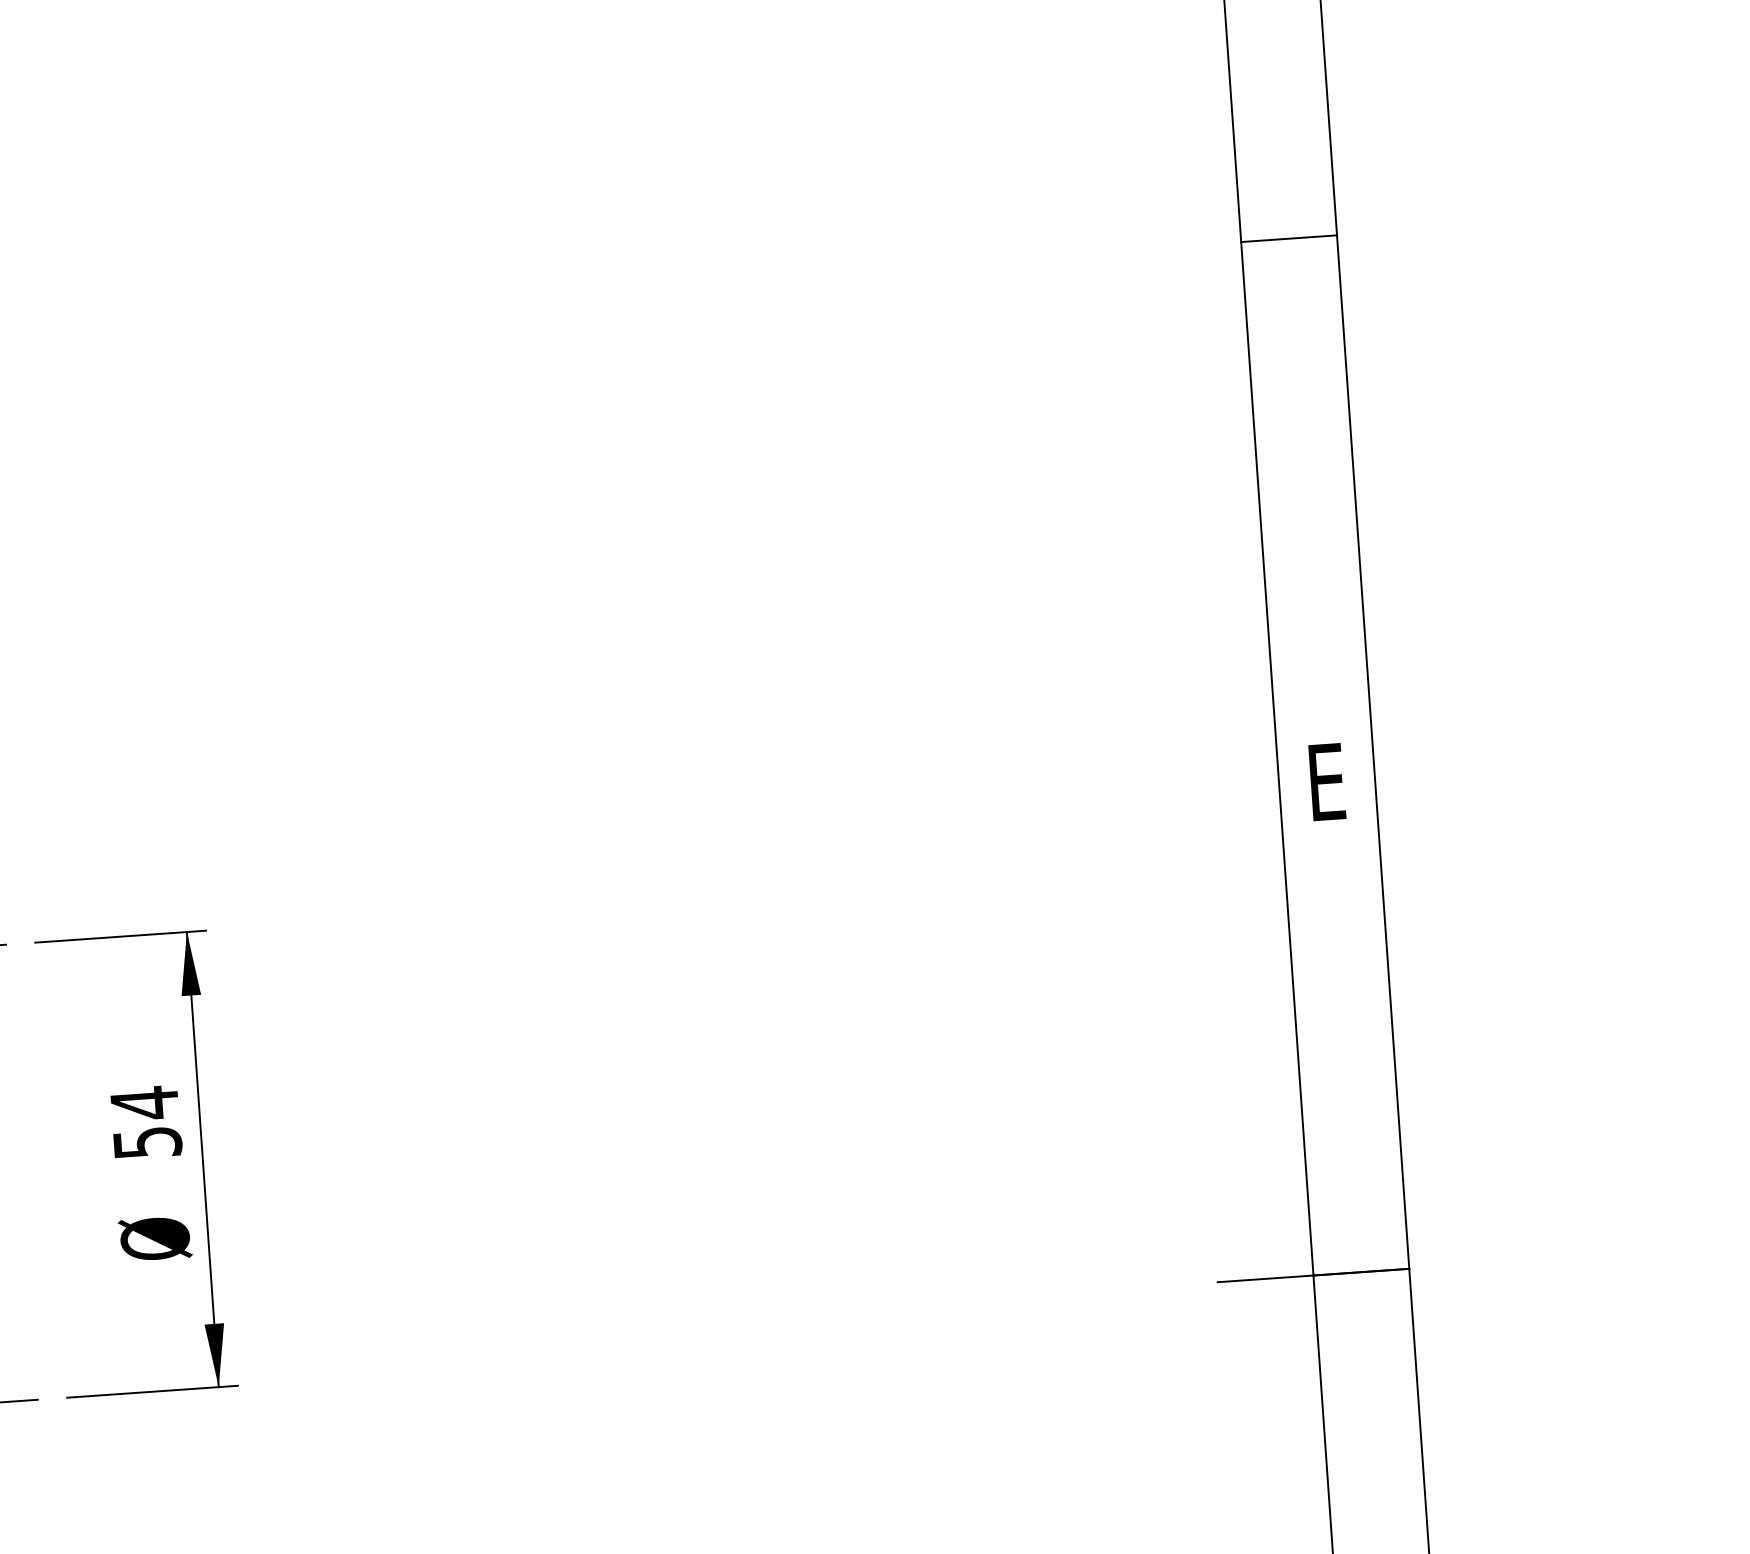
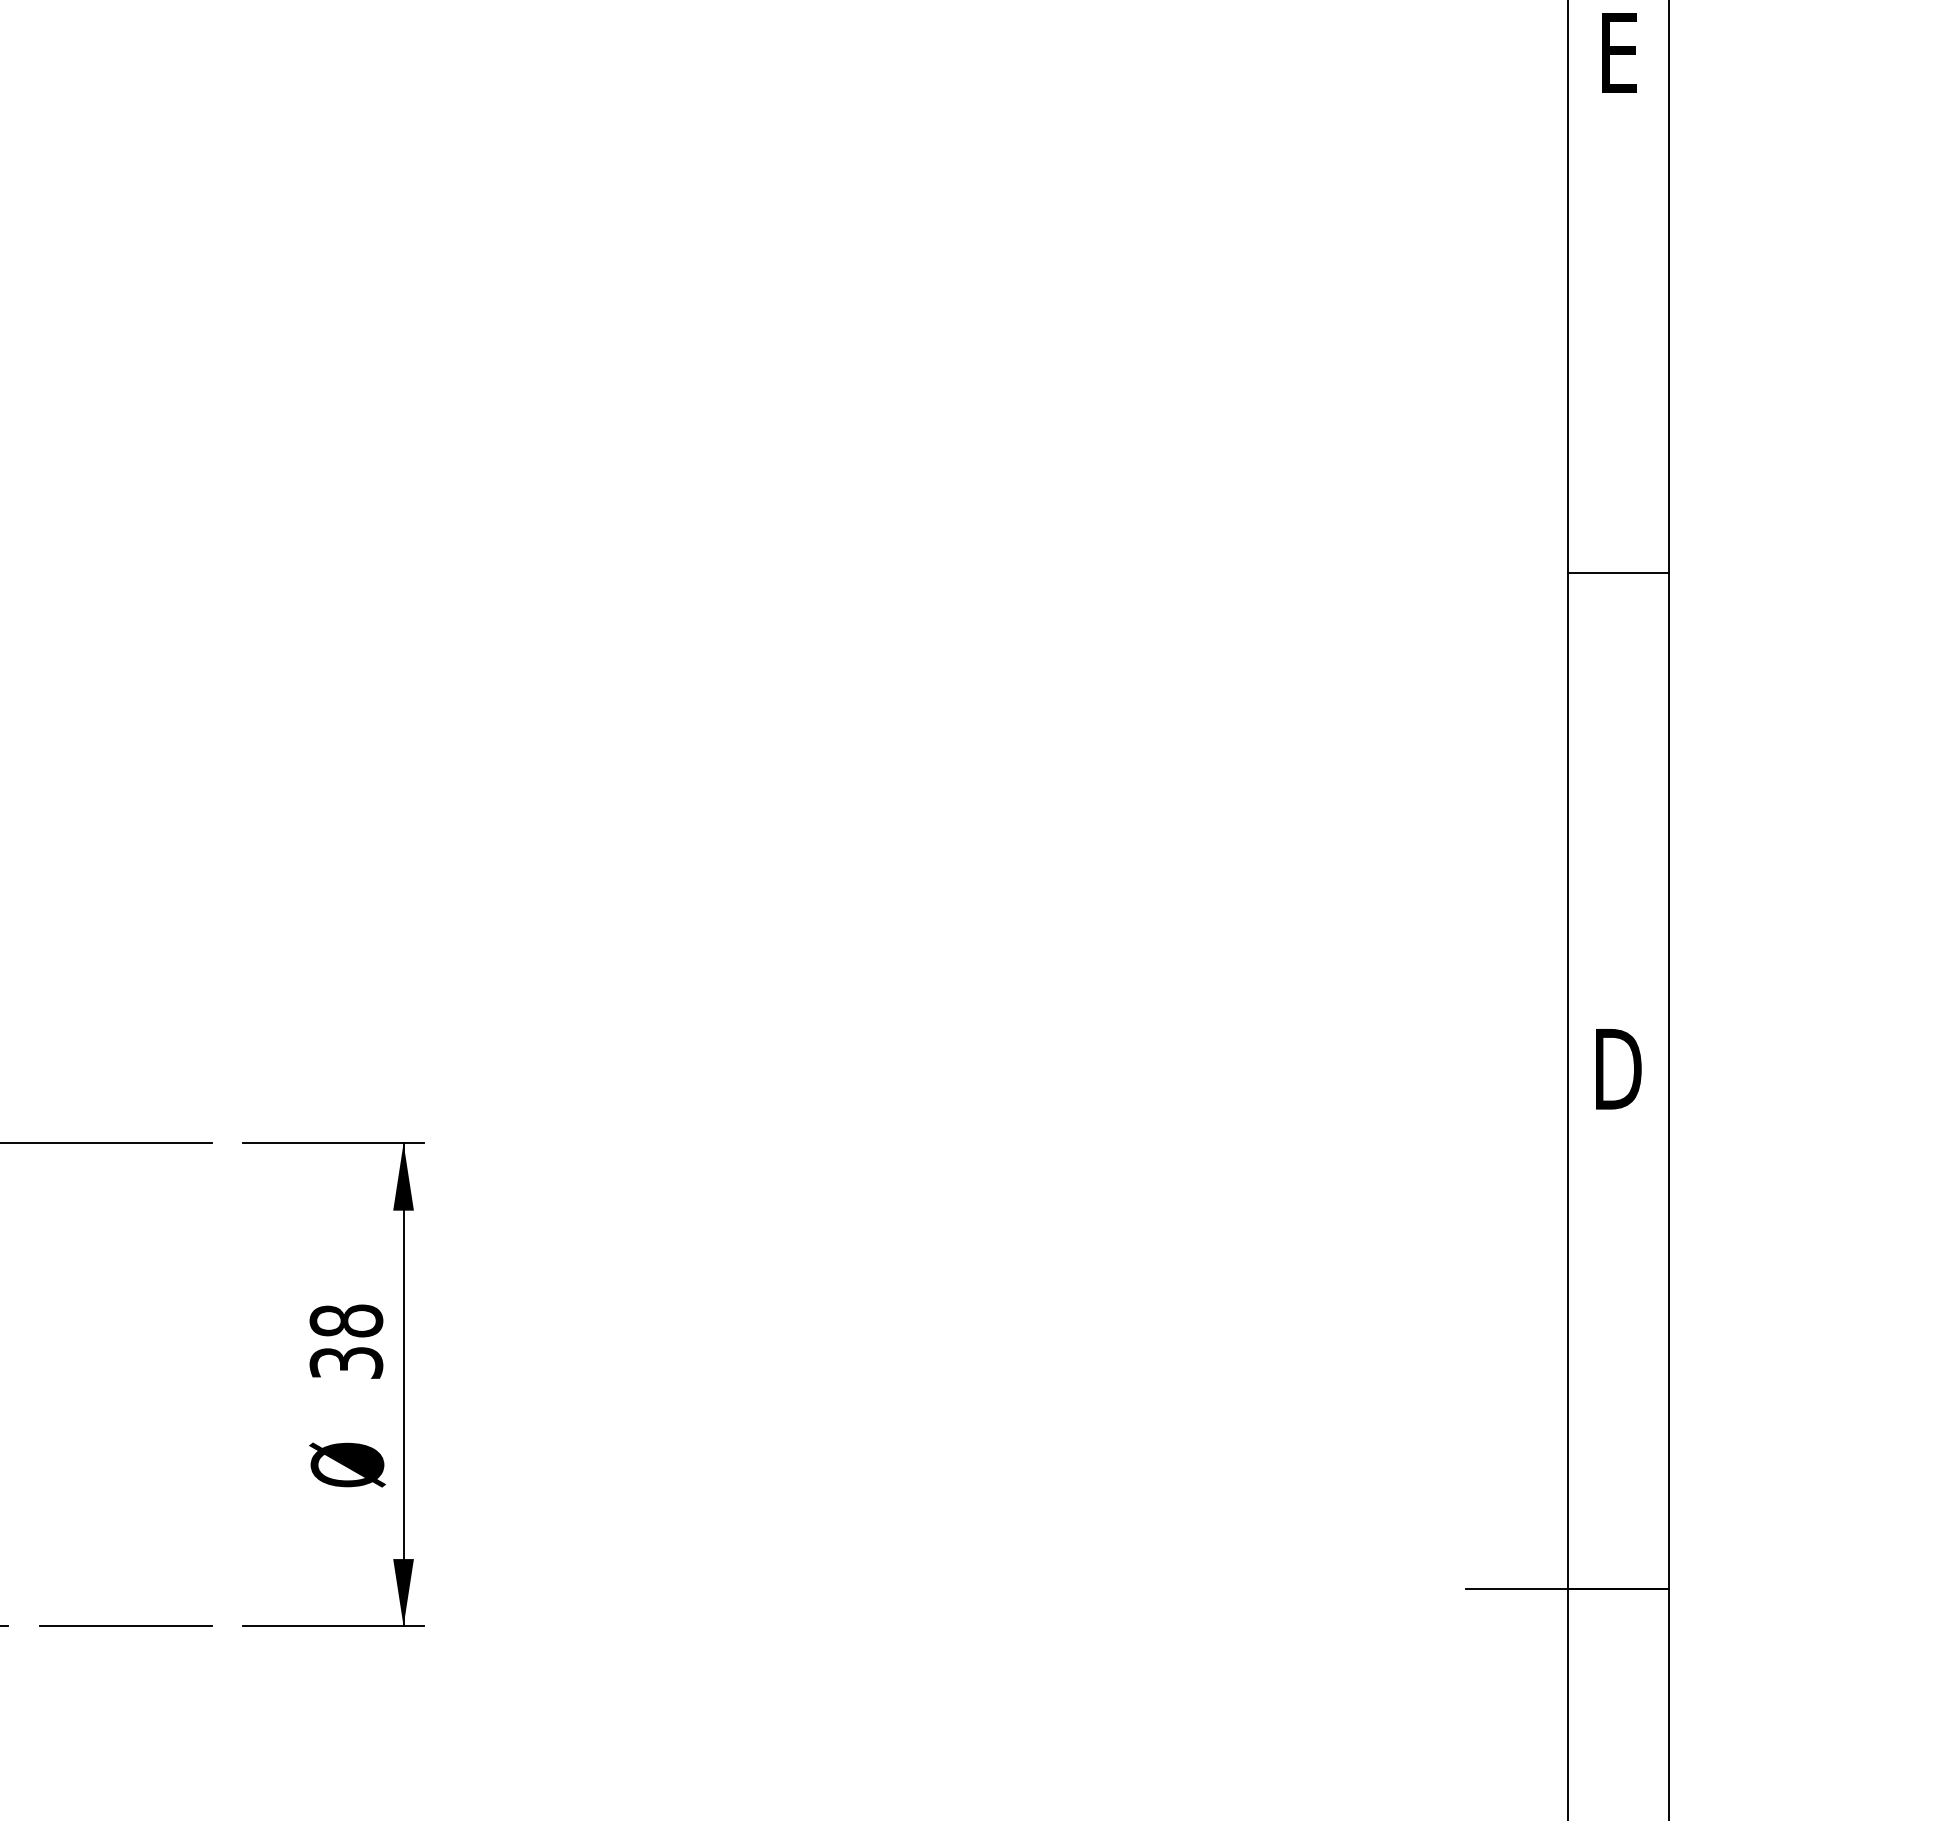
line: (1289, 238) -> (1618, 572), moved
text: (1327, 782) -> (1618, 1069), E -> D
text: (146, 1121) -> (346, 1340), 54 -> 38

